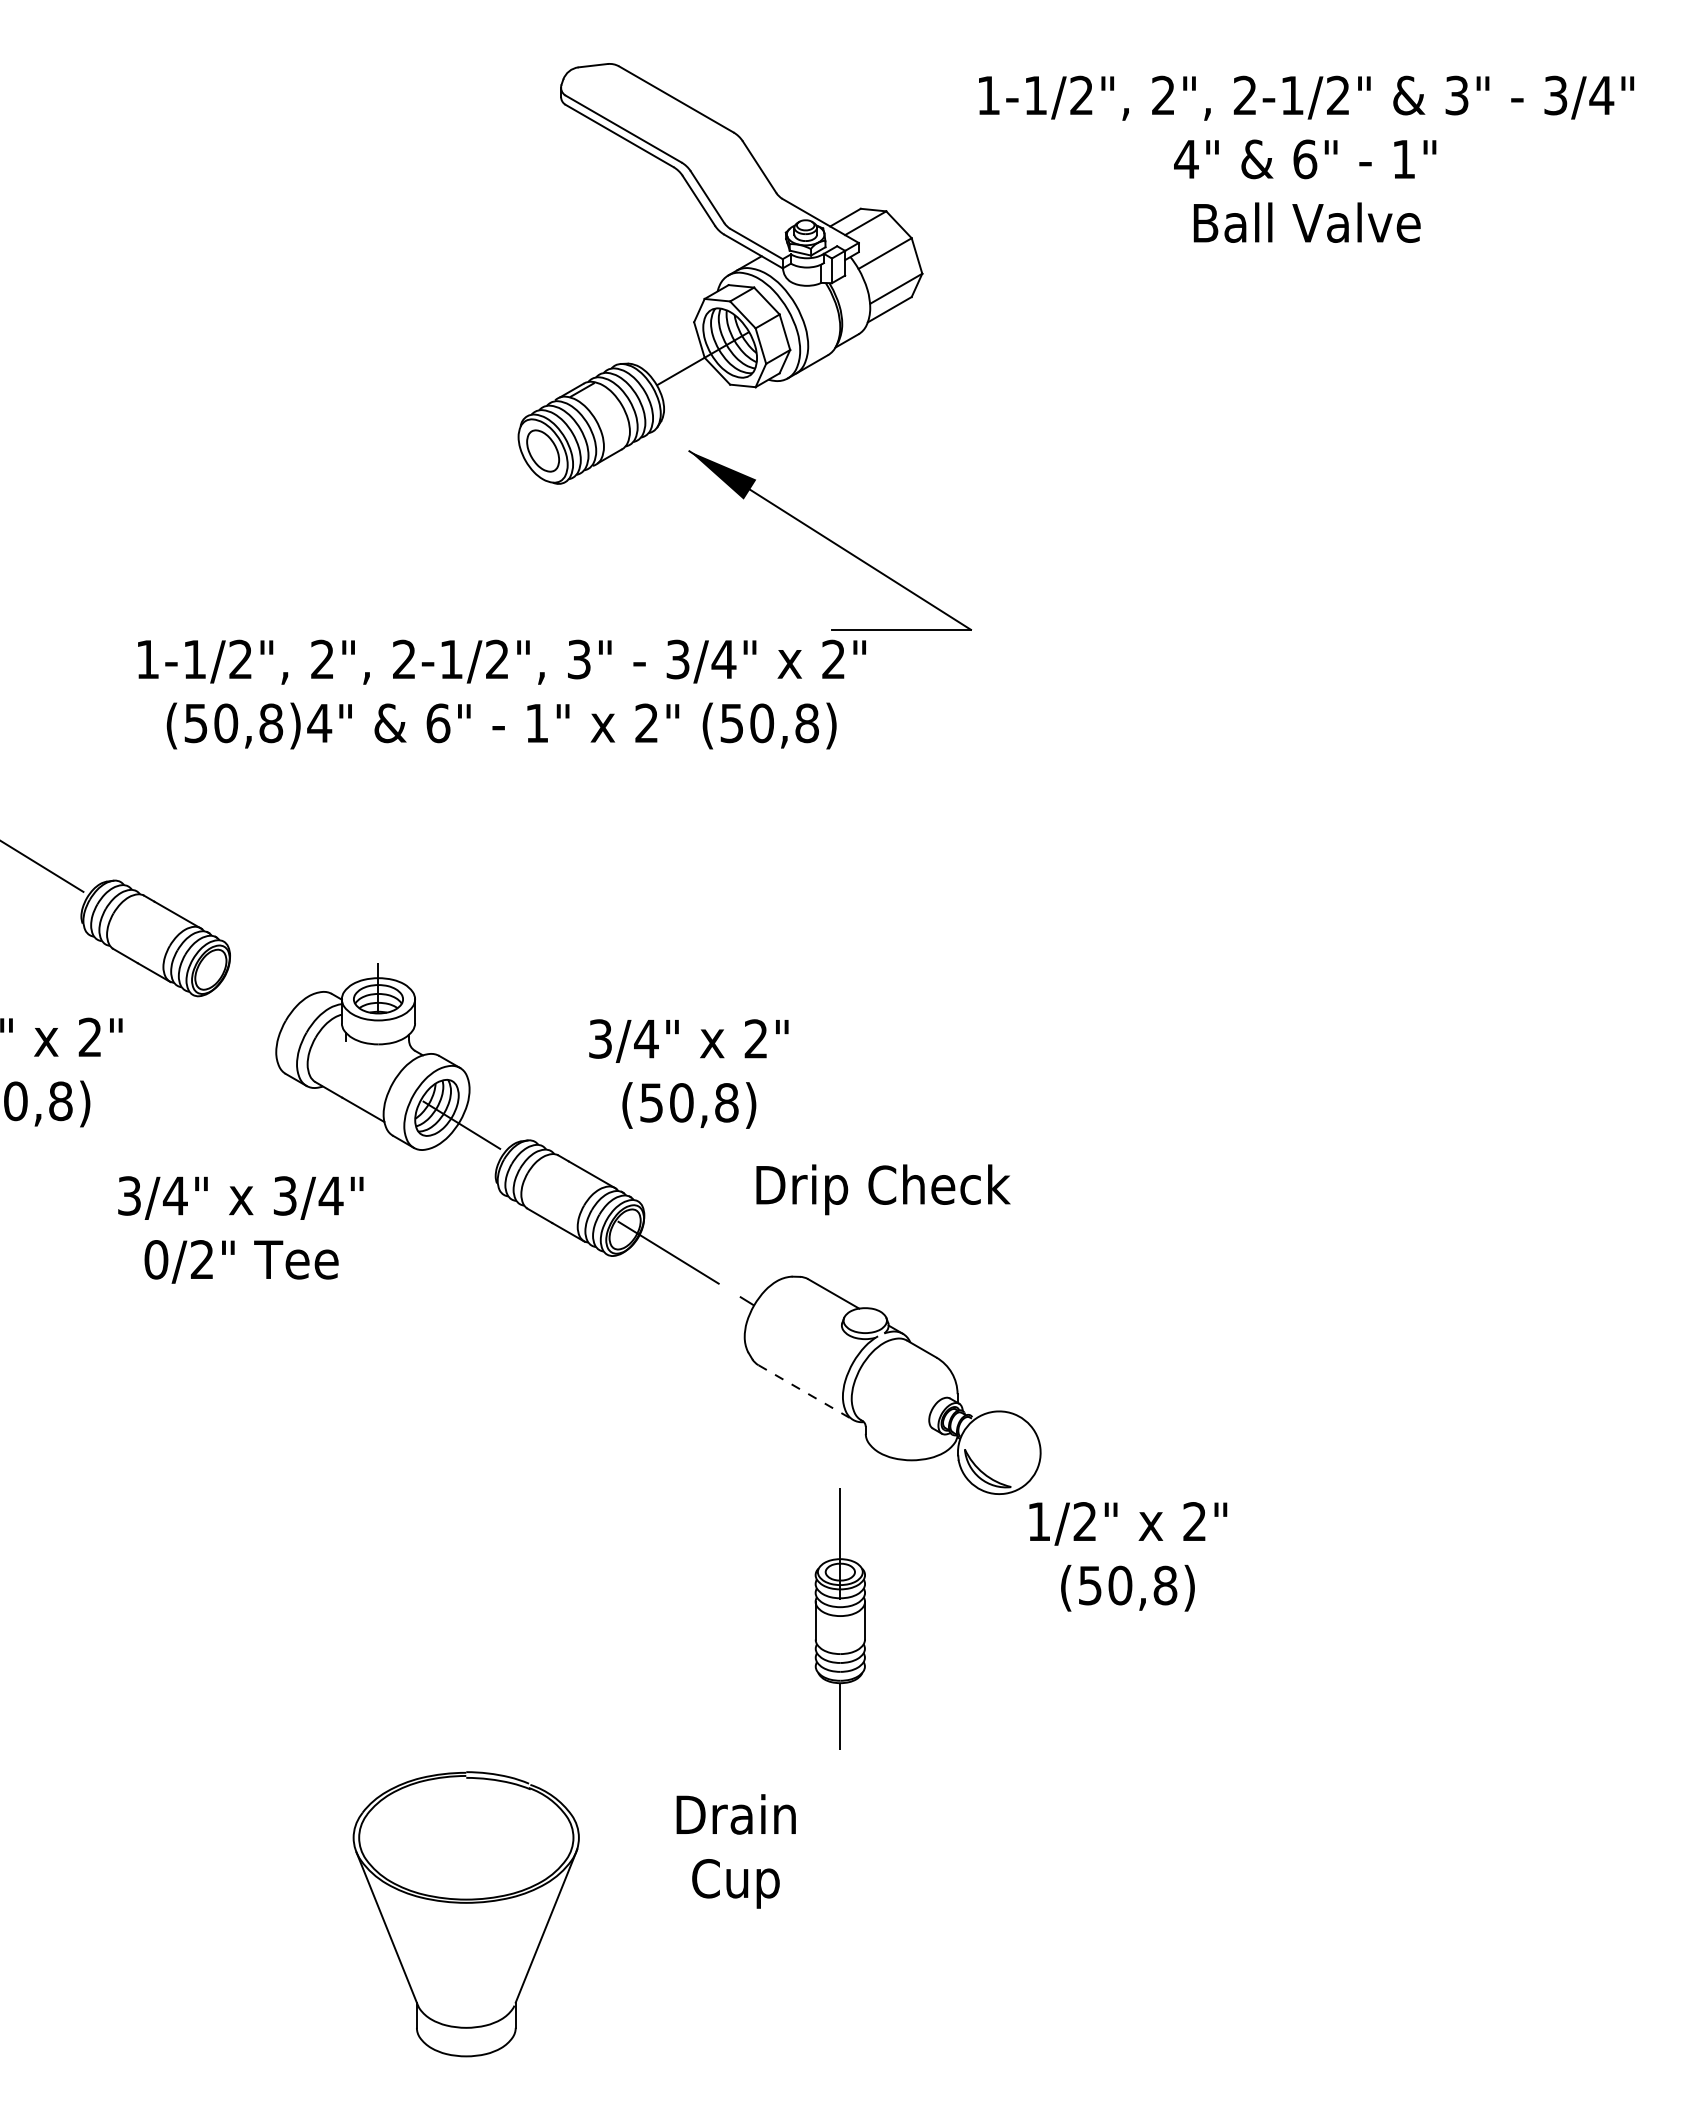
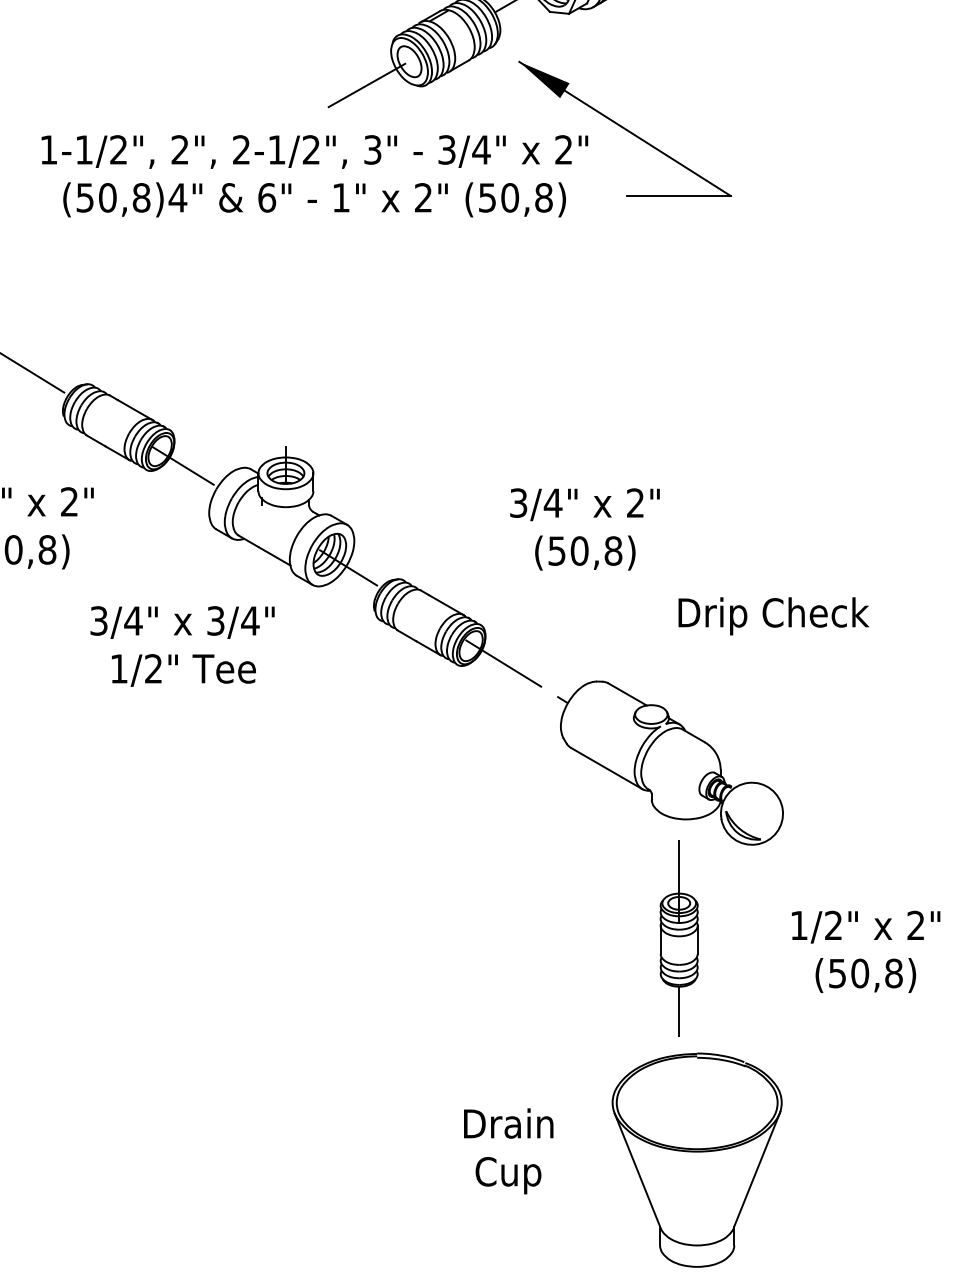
line: (487, 481) -> (367, 84), added
text: (501, 694) -> (314, 176), moved
line: (241, 989) -> (183, 465), added
text: (688, 1073) -> (584, 529), moved
text: (883, 1189) -> (773, 616), moved
text: (156, 1259) -> (119, 668), 0/2" -> 1/2"
line: (805, 1392) -> (606, 768), dashed -> solid
text: (1128, 1556) -> (866, 951), moved
part: (839, 1618) -> (678, 938), moved
text: (735, 1851) -> (508, 1151), moved
part: (465, 1914) -> (696, 1160), moved

